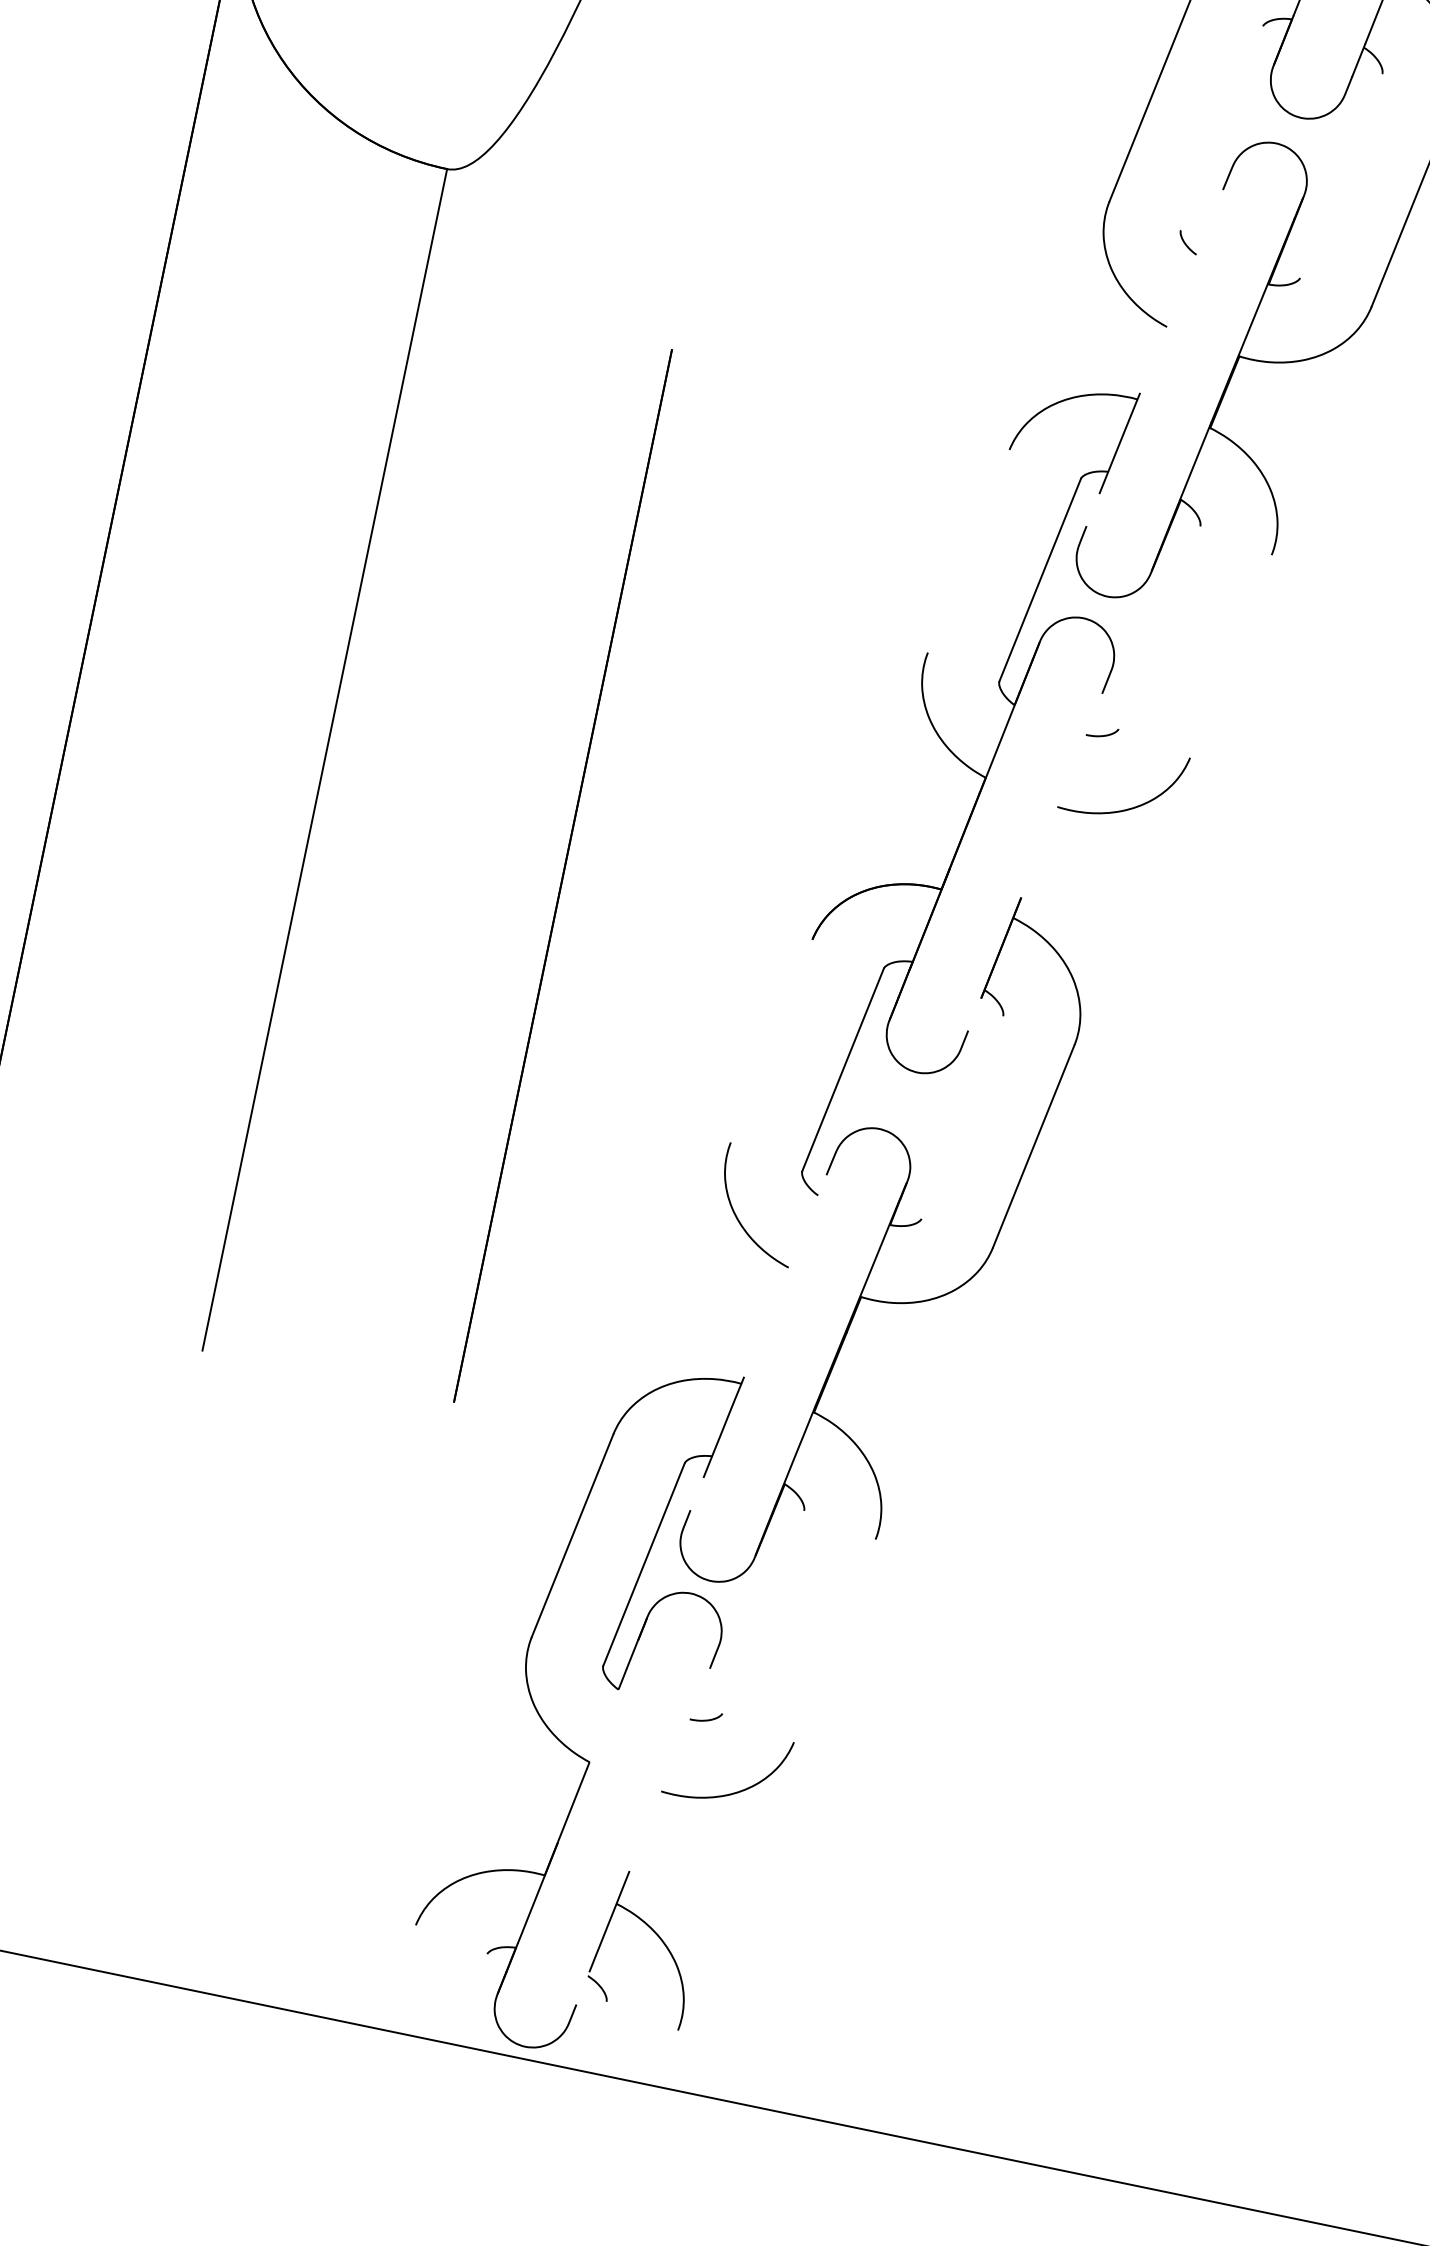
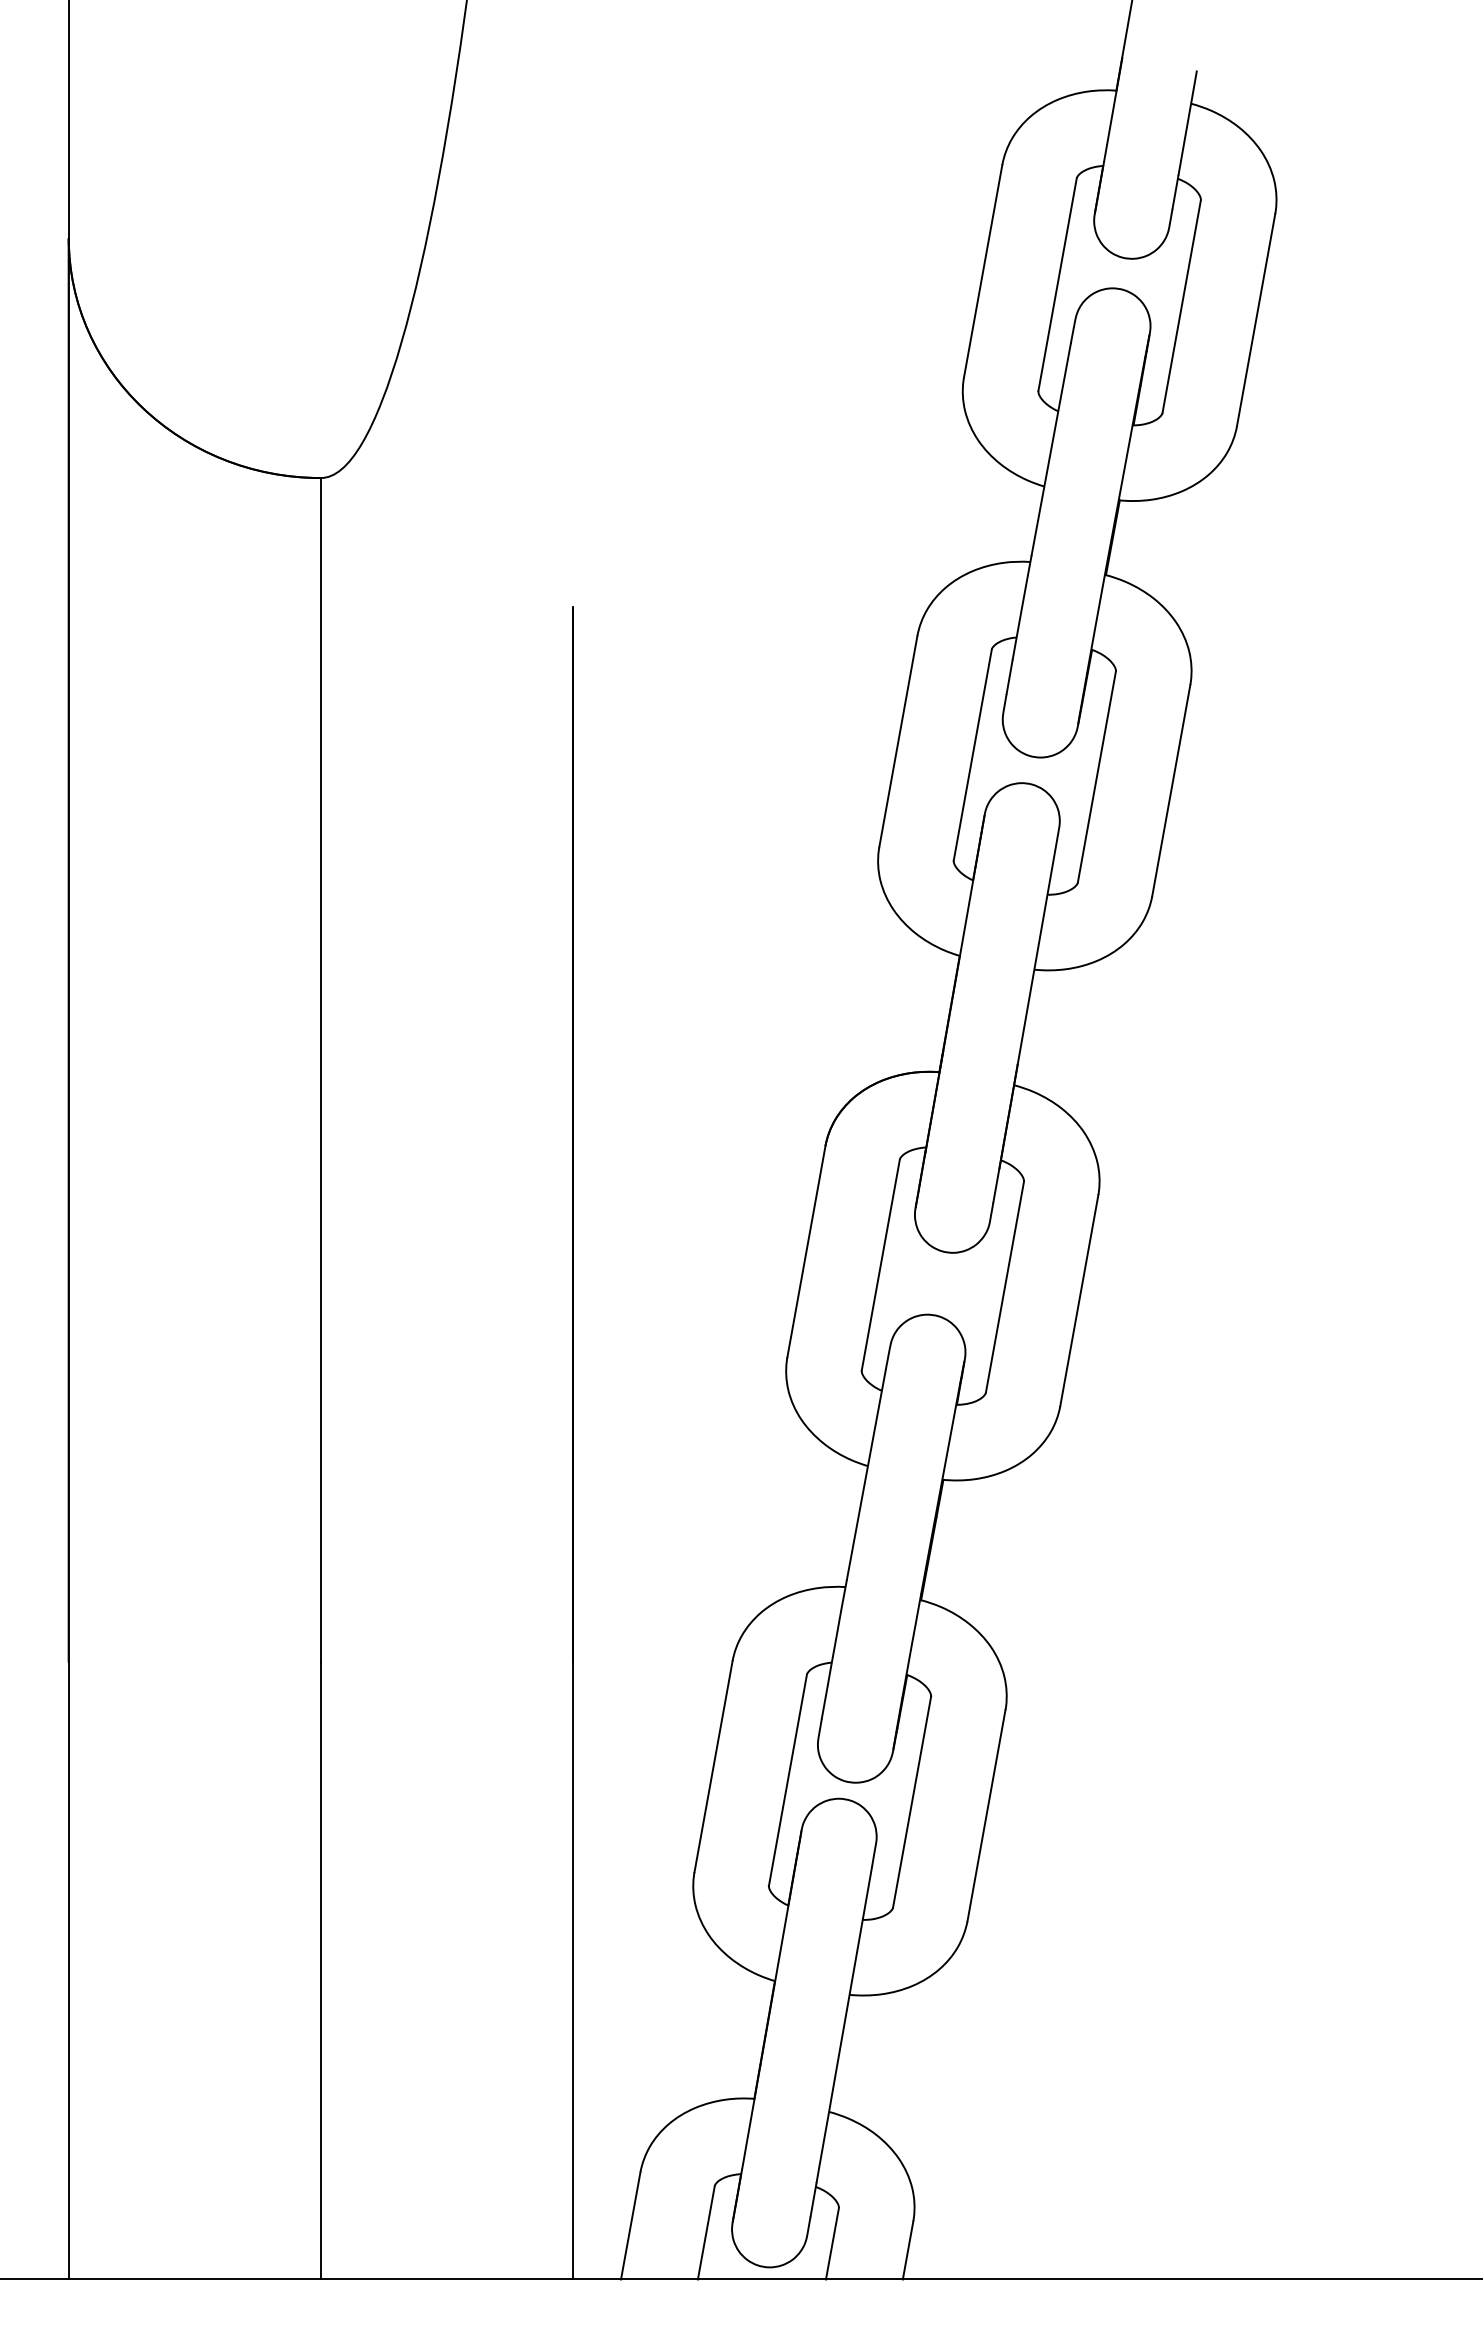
line: (1221, 128) -> (1057, 284), added
line: (1341, 175) -> (1181, 306), added
line: (1180, 291) -> (1050, 449), added
line: (1093, 509) -> (1009, 676), added
line: (968, 551) -> (898, 741), added
line: (1159, 627) -> (1096, 776), added
line: (1231, 656) -> (1171, 790), added
line: (1060, 794) -> (1035, 957), added
line: (974, 1014) -> (996, 1185), added
line: (771, 1040) -> (806, 1251), added
line: (962, 1116) -> (1004, 1286), added
line: (784, 1275) -> (865, 1474), added
line: (696, 1493) -> (824, 1701), added
line: (763, 1611) -> (912, 1801), added
line: (834, 1640) -> (986, 1815), added
line: (138, 1657) -> (320, 1970), added
line: (389, 1709) -> (572, 1970), added
line: (597, 1741) -> (778, 1959), added
line: (669, 1769) -> (853, 1972), added
line: (395, 1976) -> (630, 2225), added
line: (582, 1988) -> (813, 2199), added
line: (468, 1998) -> (705, 2232), added
line: (591, 2035) -> (831, 2243), added
line: (666, 2058) -> (907, 2250), added

